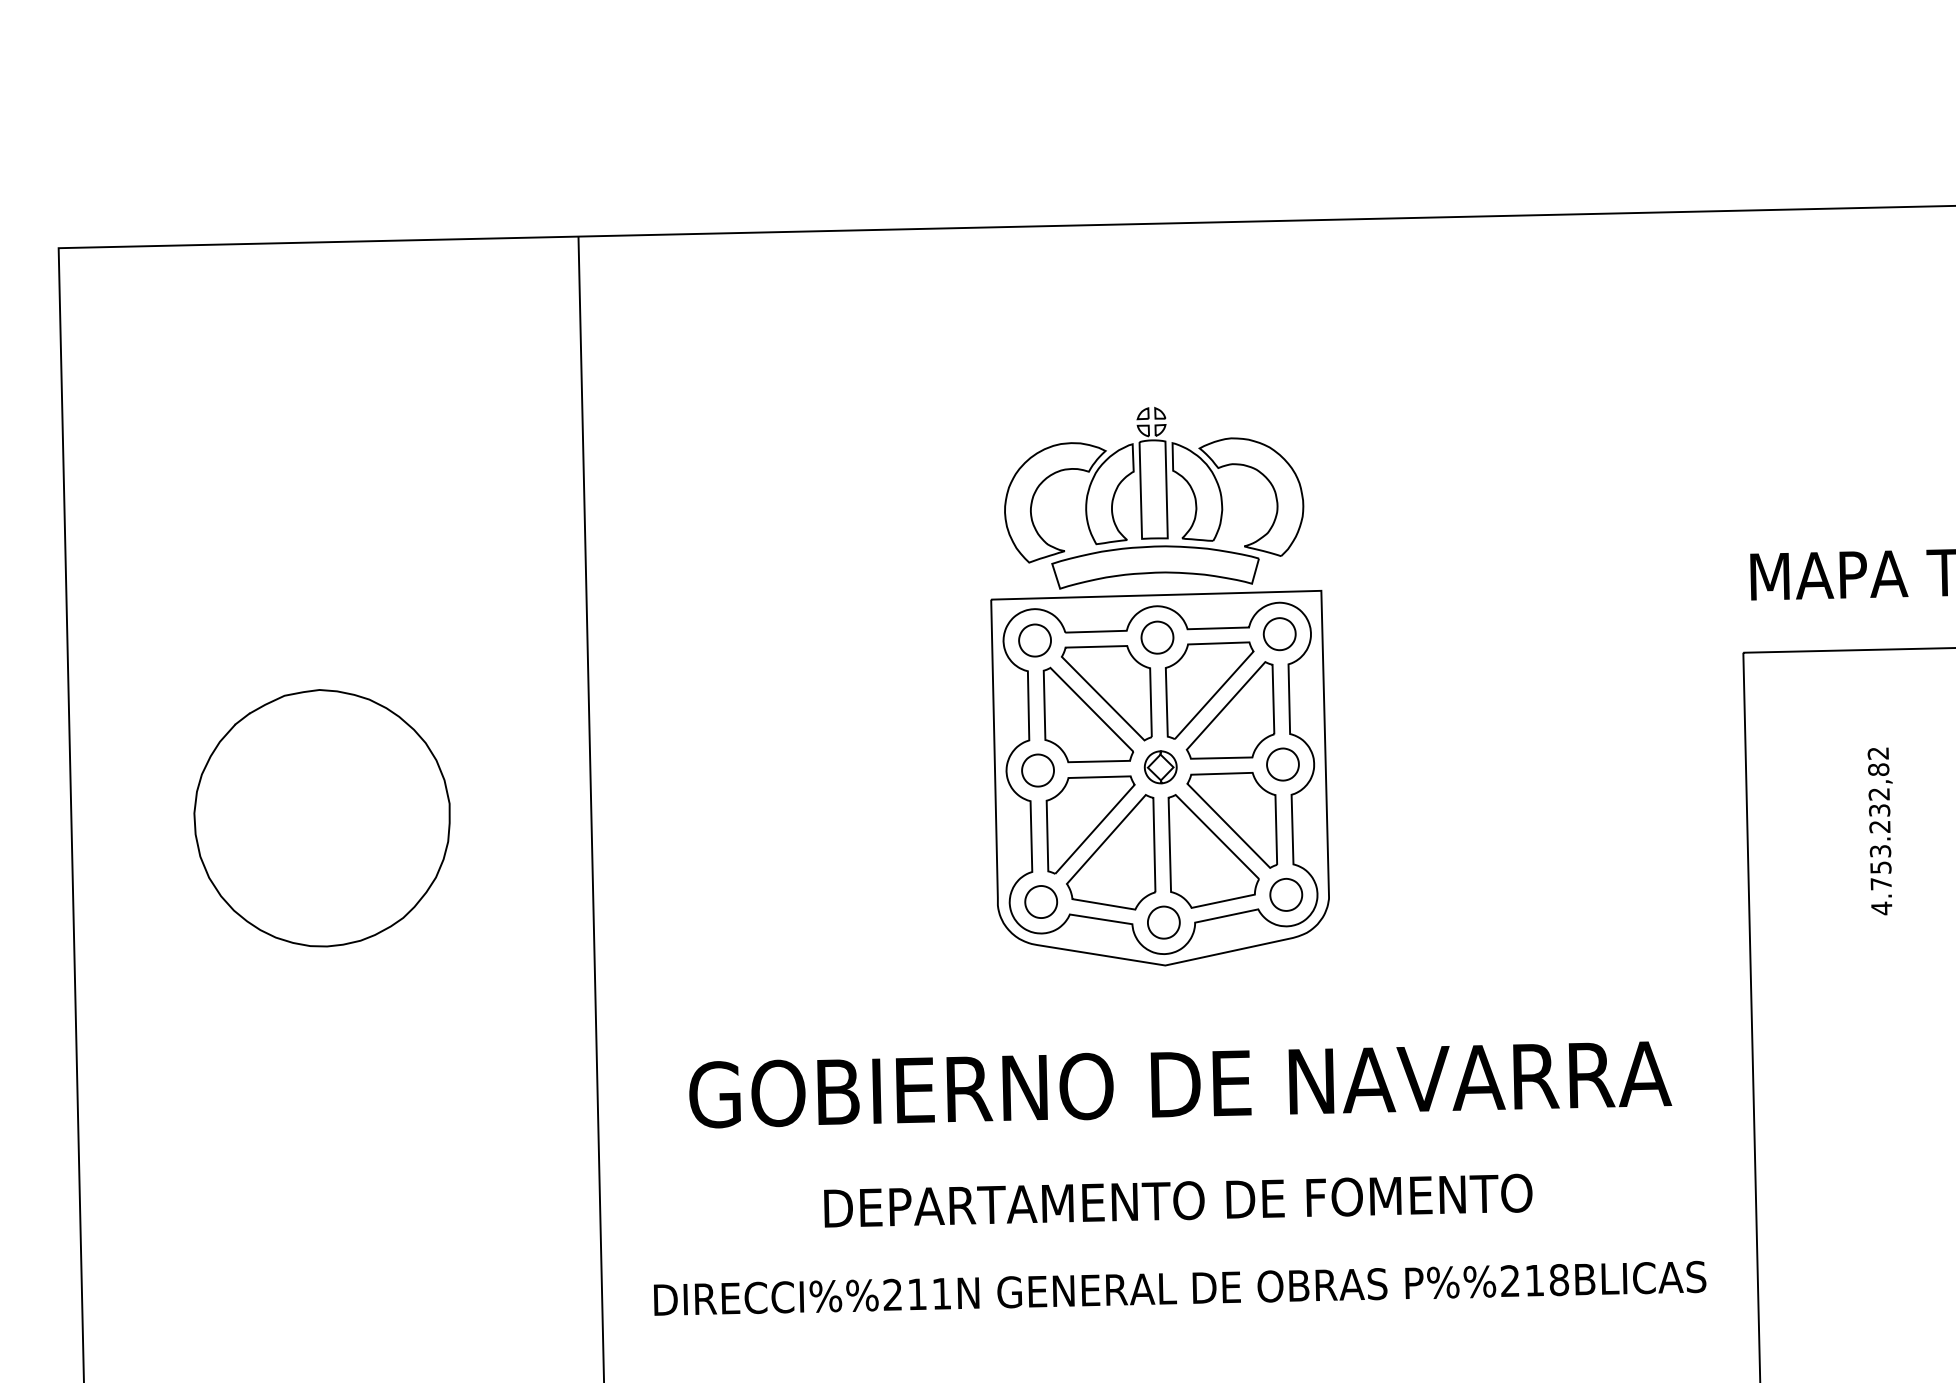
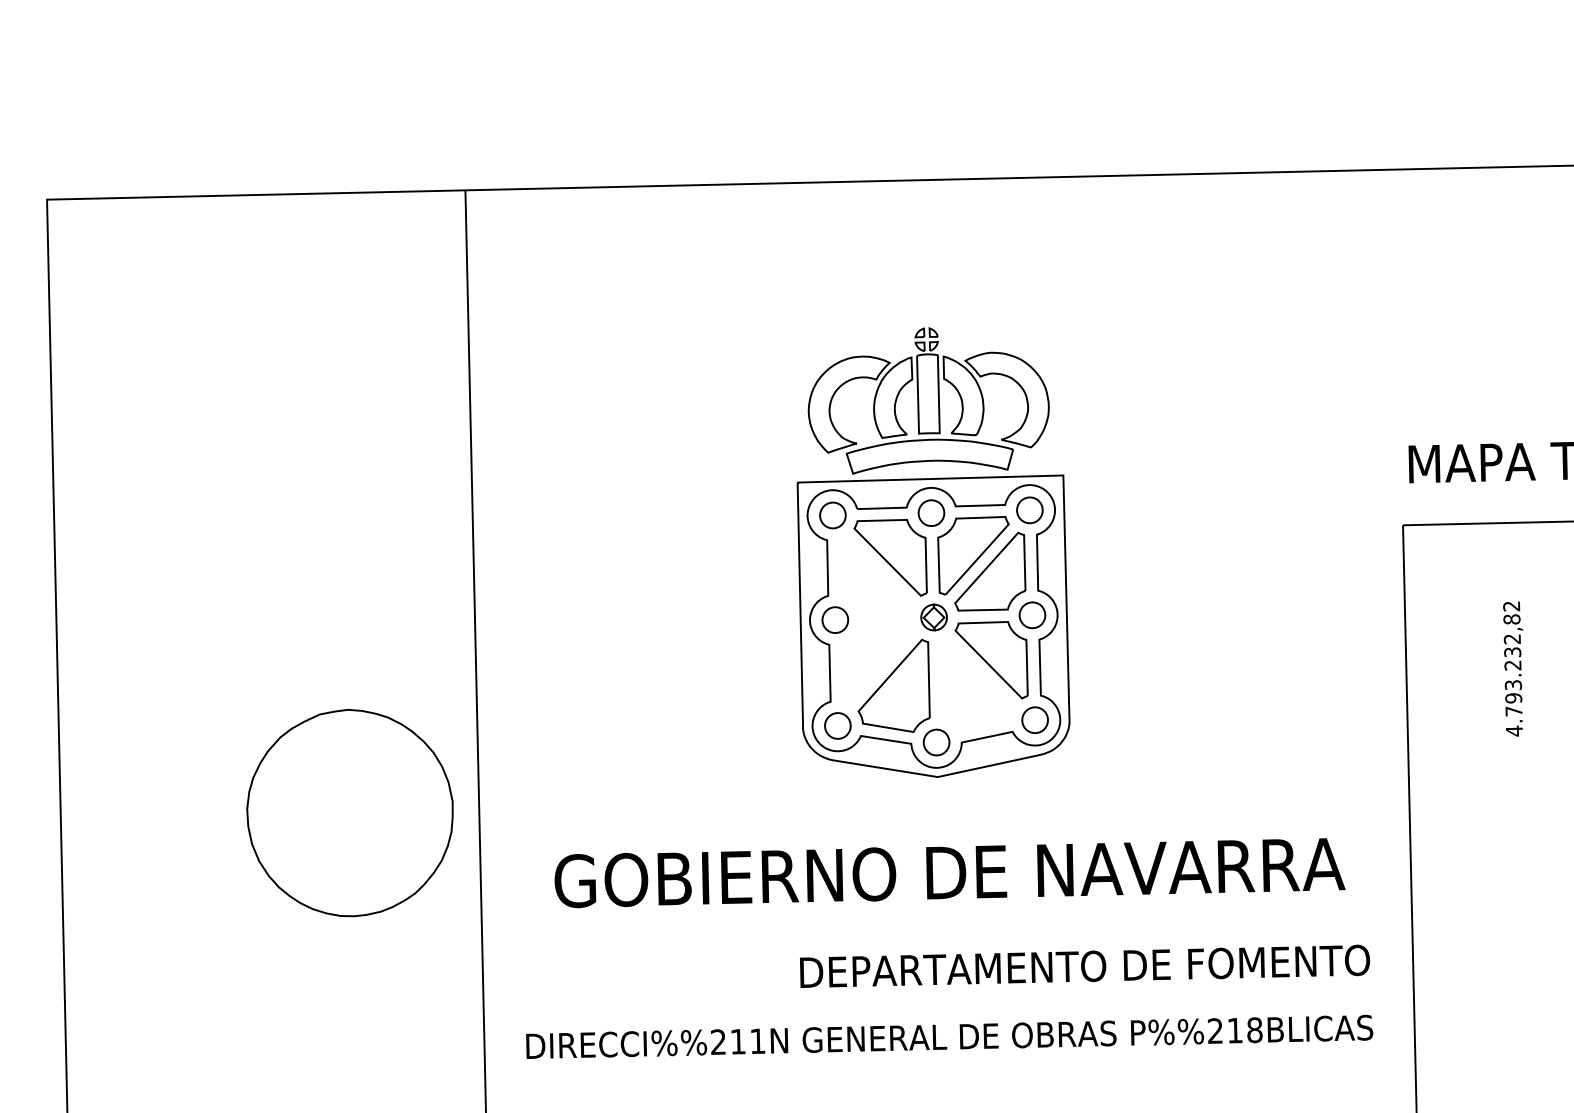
part: (1088, 714) -> (875, 575), removed
part: (321, 818) -> (349, 813), moved
part: (1090, 824) -> (877, 663), removed
part: (1213, 851) -> (976, 685), removed
text: (1880, 867) -> (1513, 698), 4.753.232,82 -> 4.793.232,82
text: (1178, 1200) -> (1085, 966), moved

